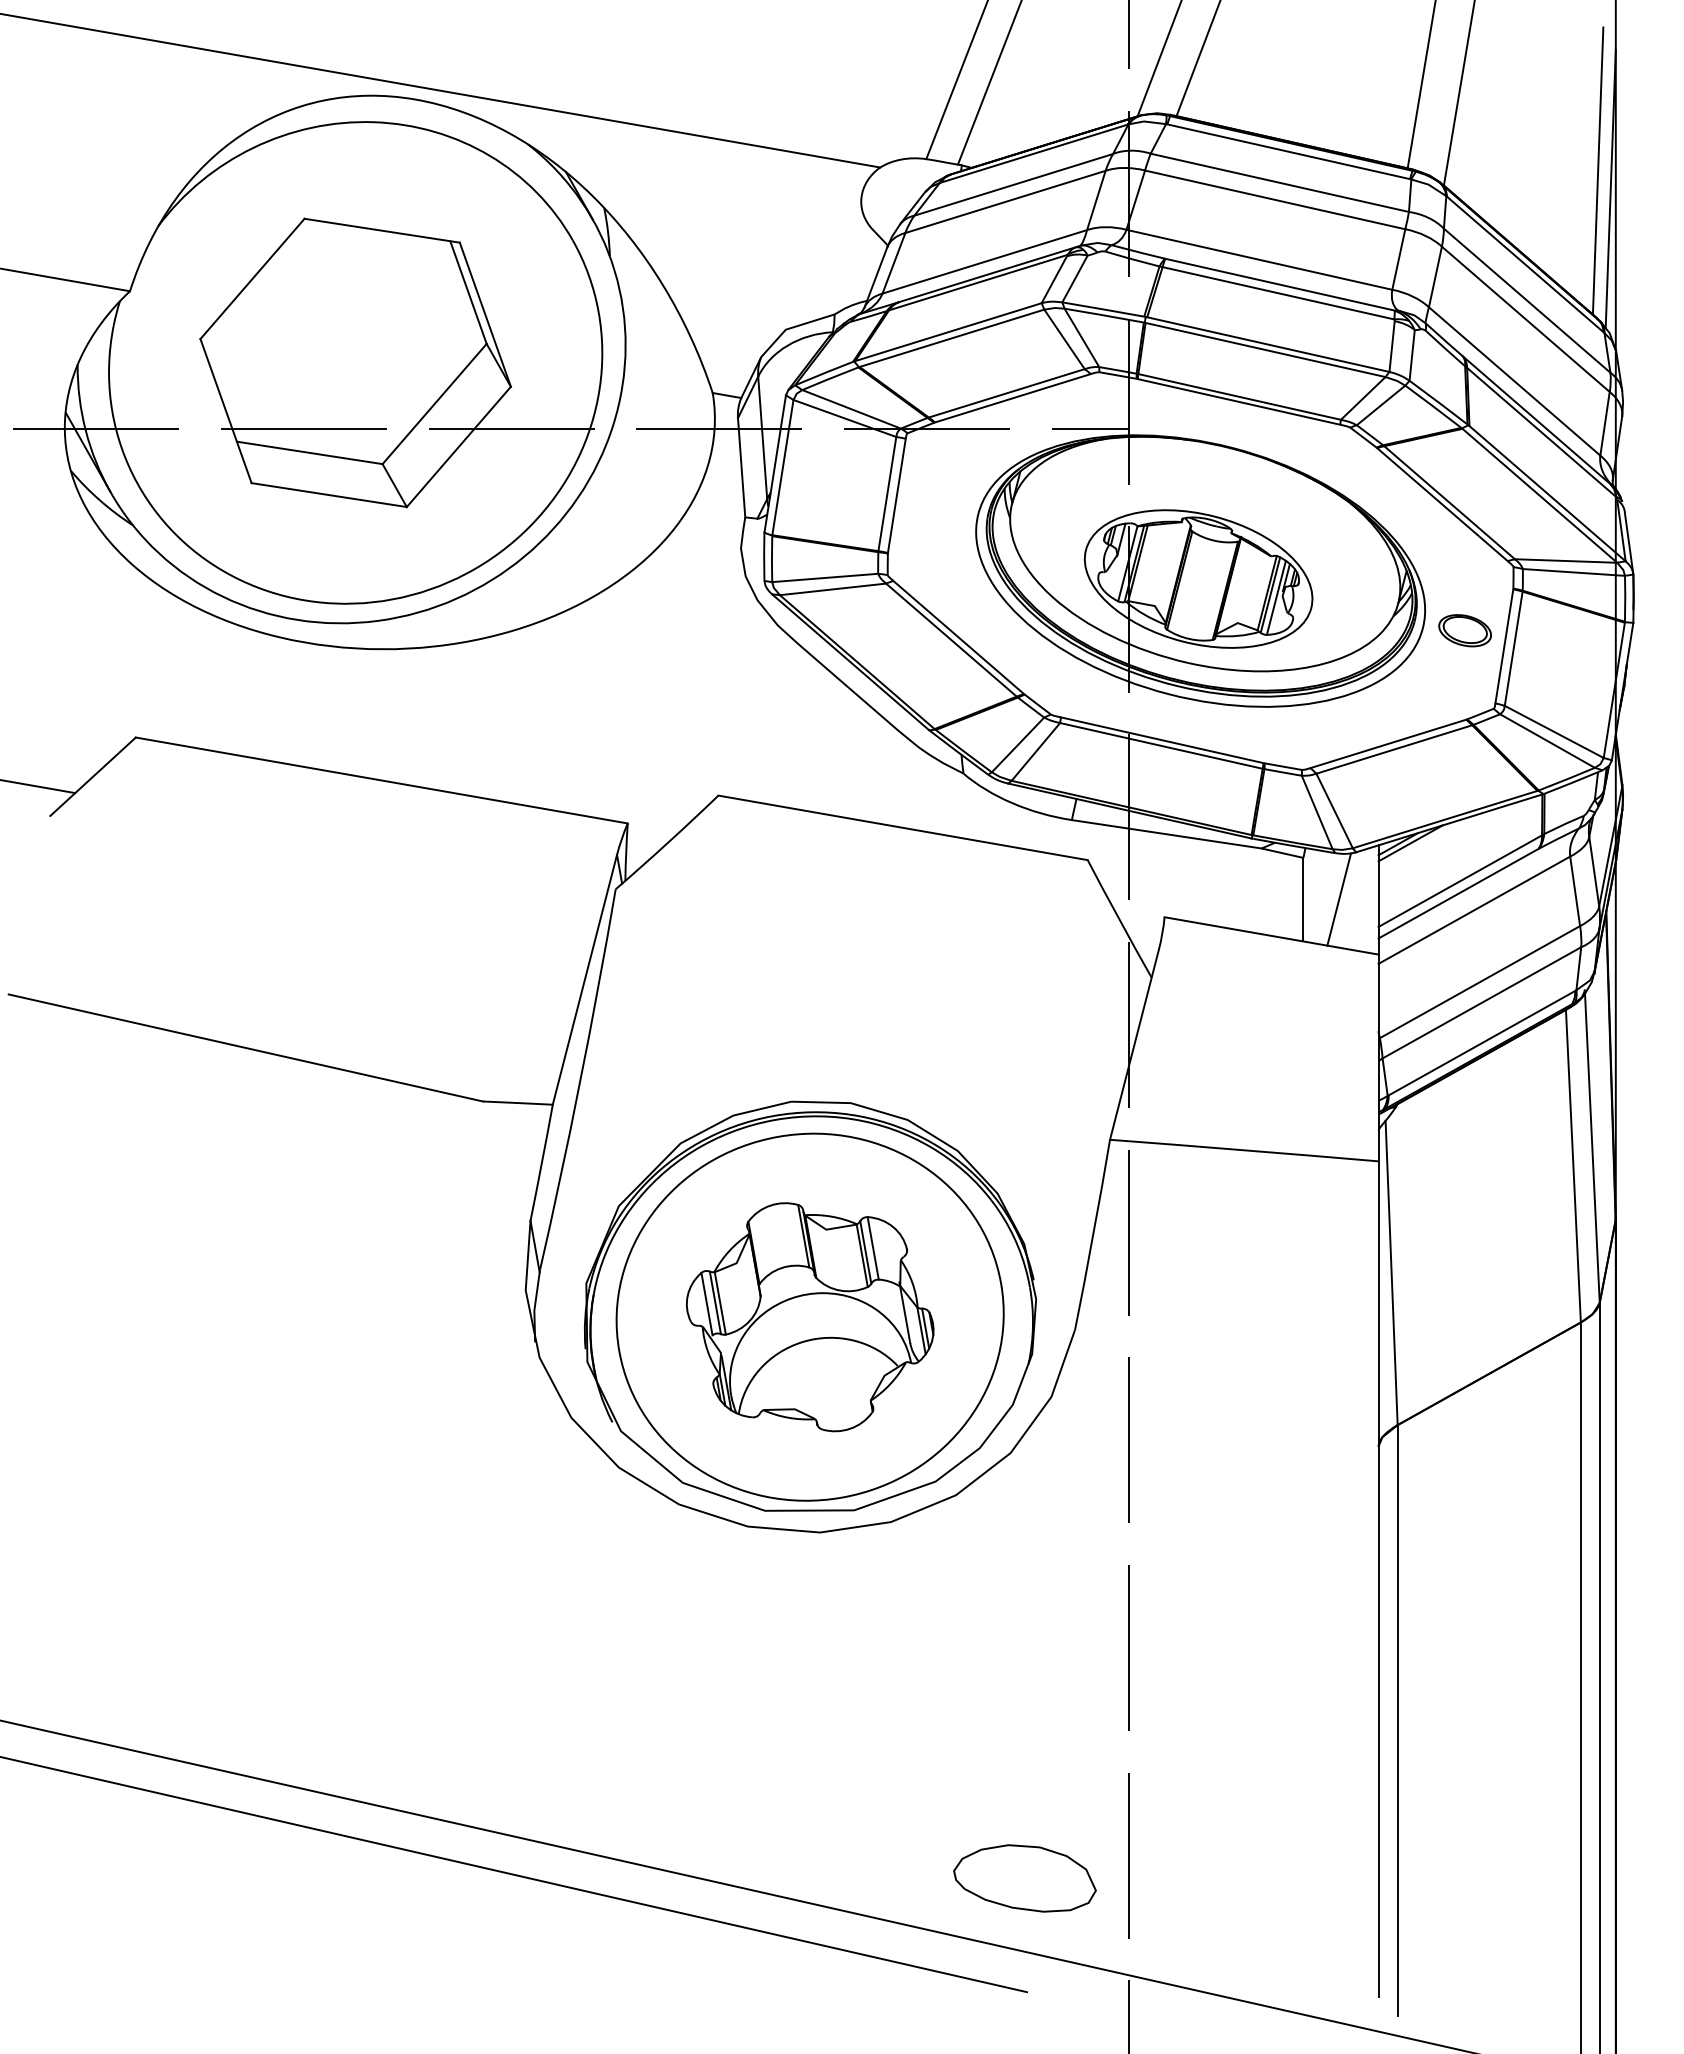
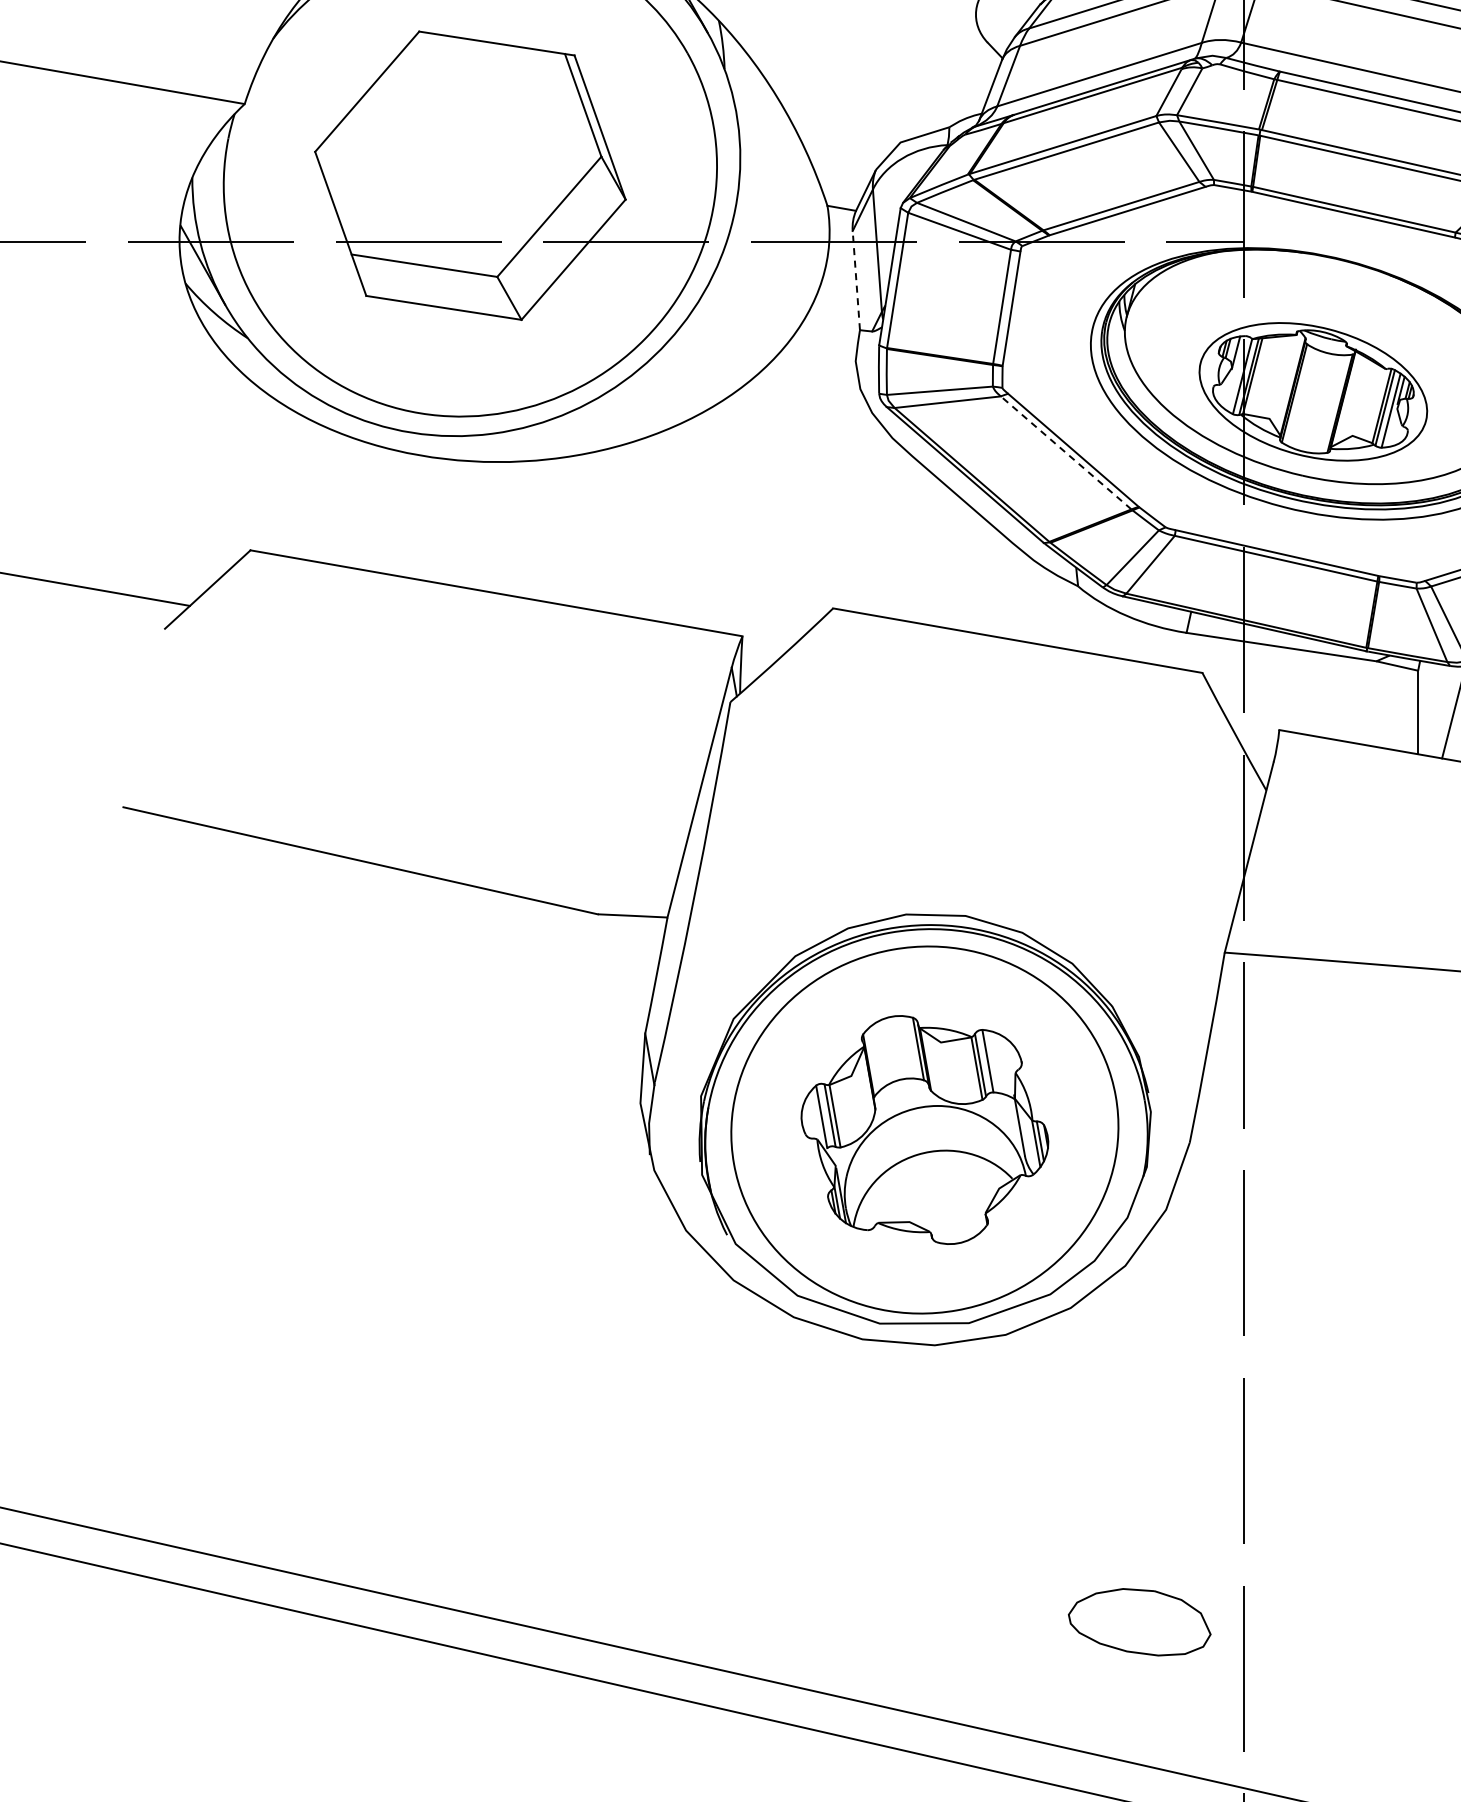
line: (741, 467) -> (856, 280), solid -> dashed
line: (951, 639) -> (1066, 452), solid -> dashed
part: (1024, 1878) -> (1139, 1622), moved

